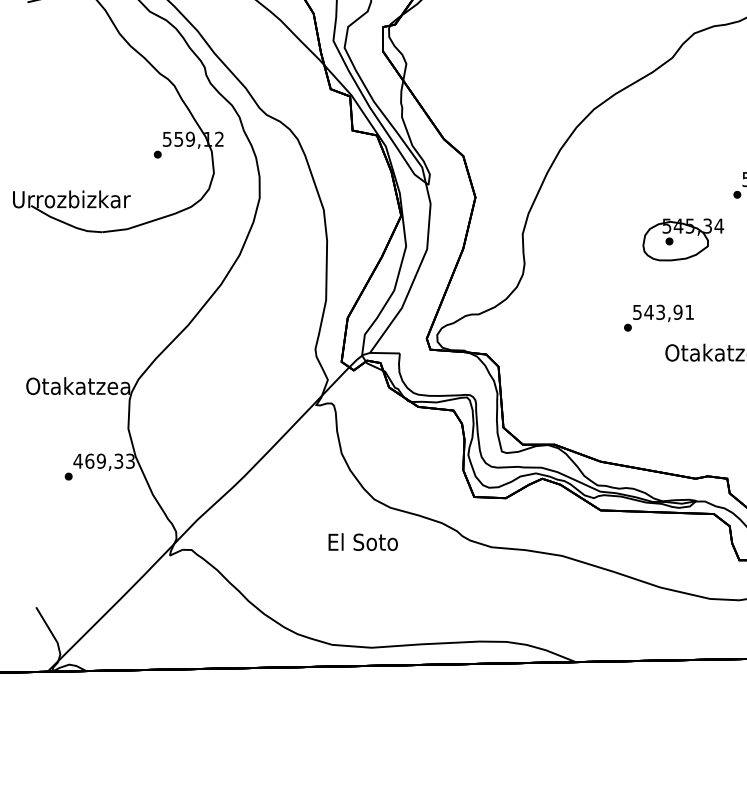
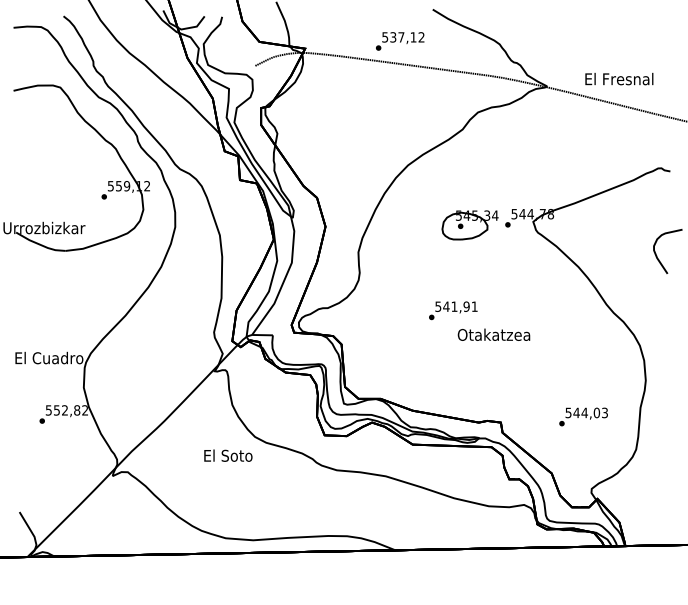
part: (682, 240) -> (469, 225), moved
text: (660, 312) -> (454, 306), 543,91 -> 541,91
text: (77, 385) -> (48, 357), Otakatzea -> El Cuadro
text: (103, 461) -> (66, 410), 469,33 -> 552,82
text: (363, 541) -> (228, 455), moved

